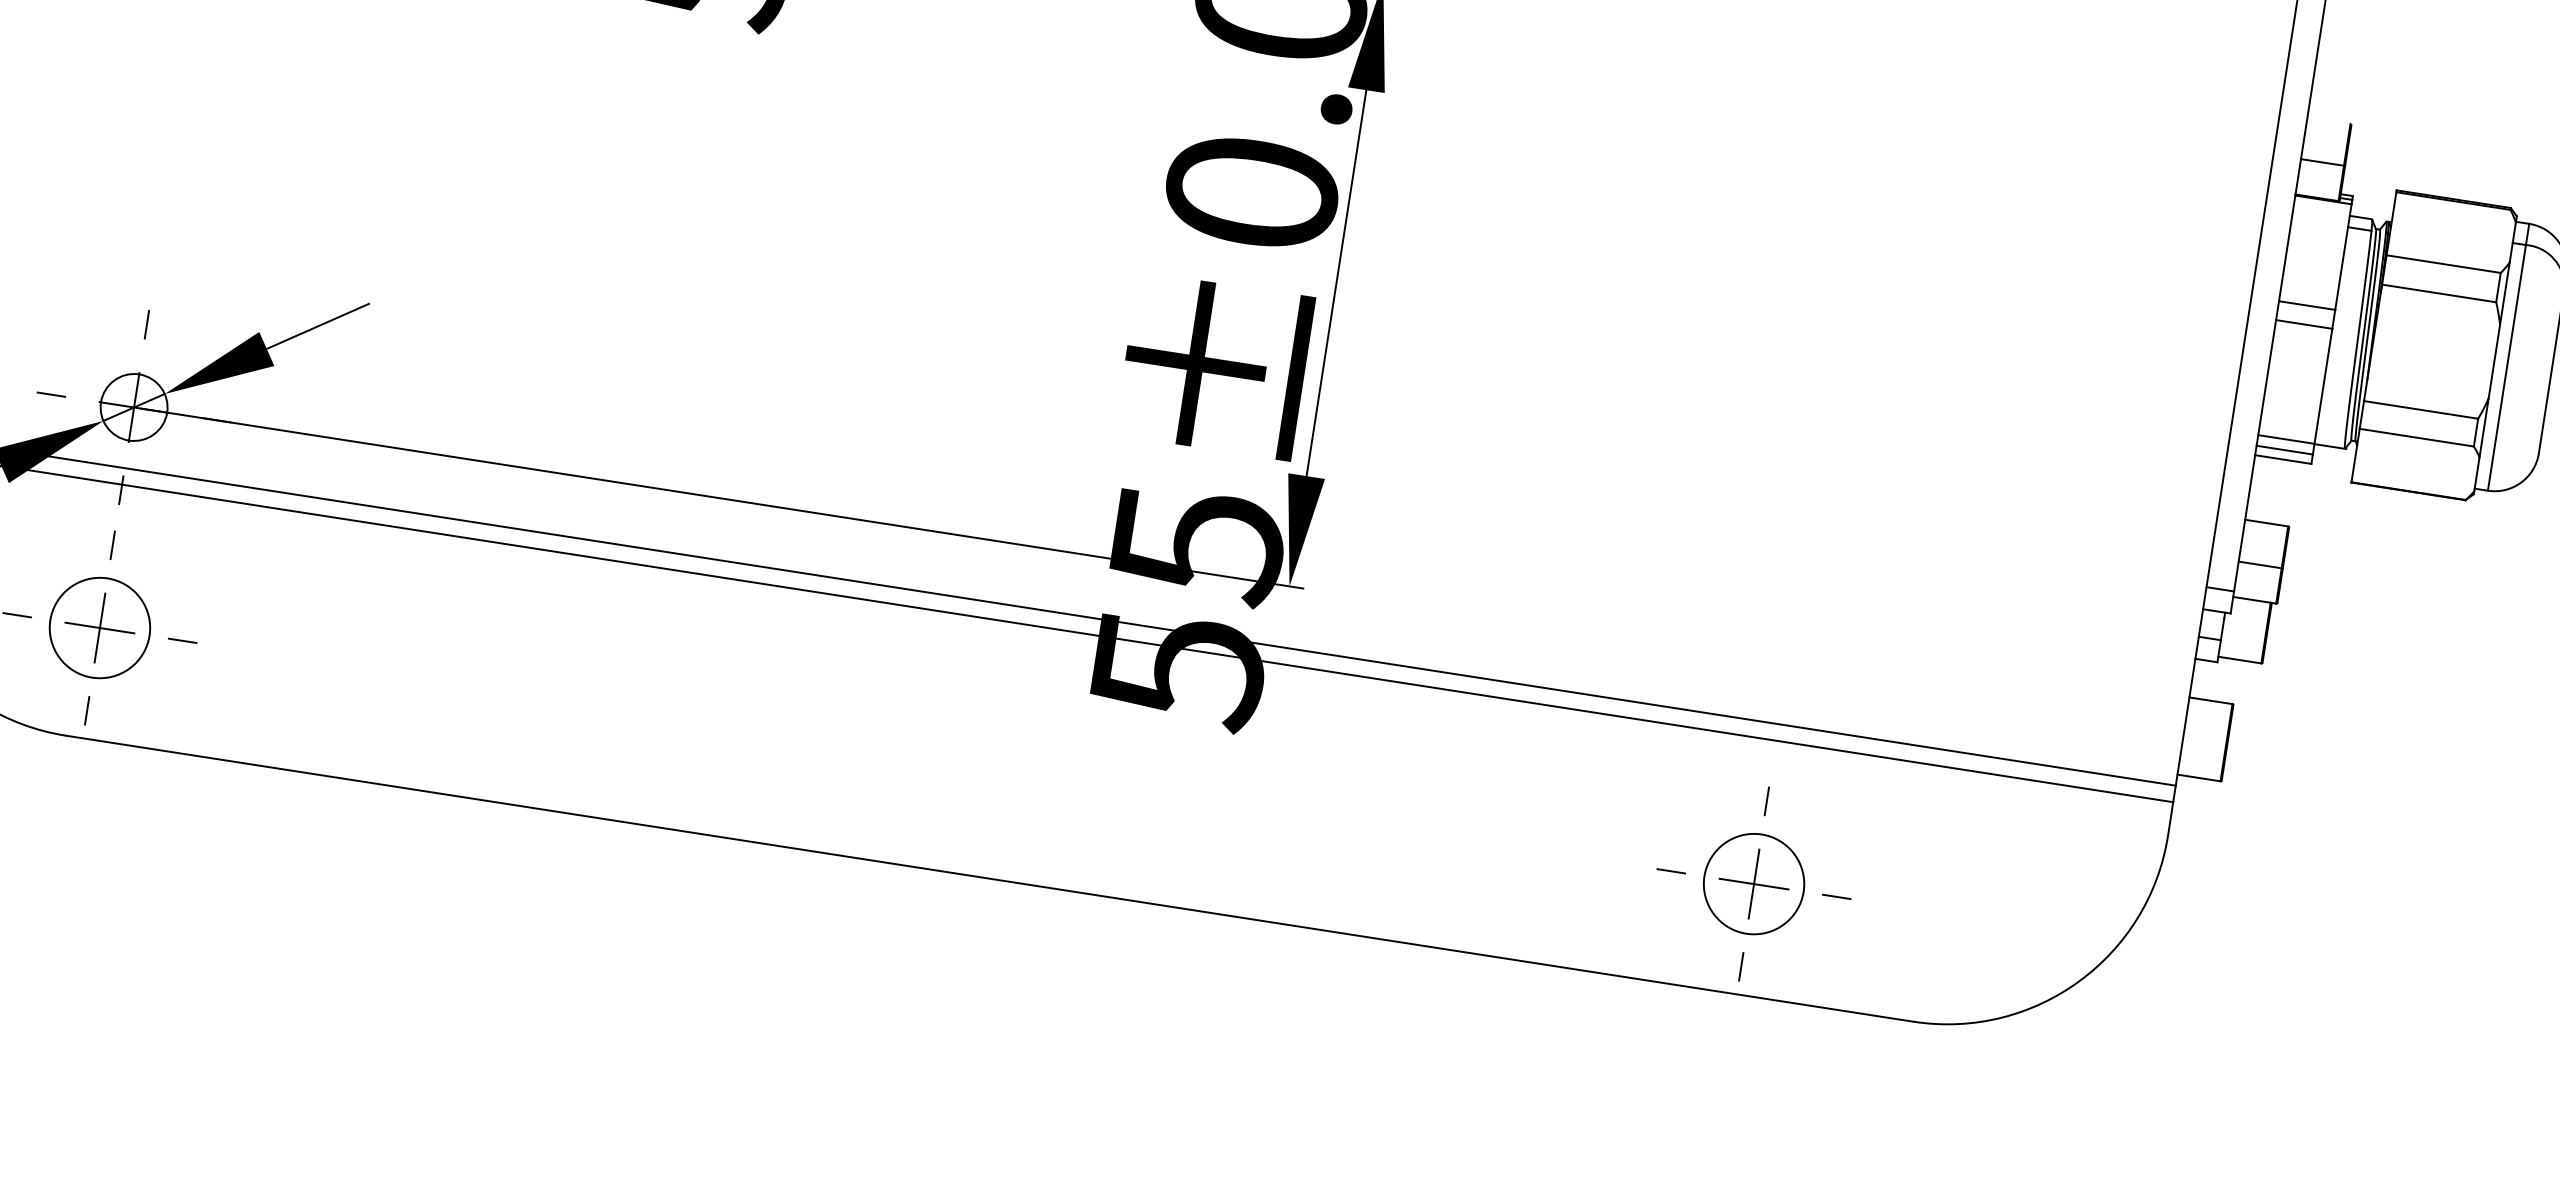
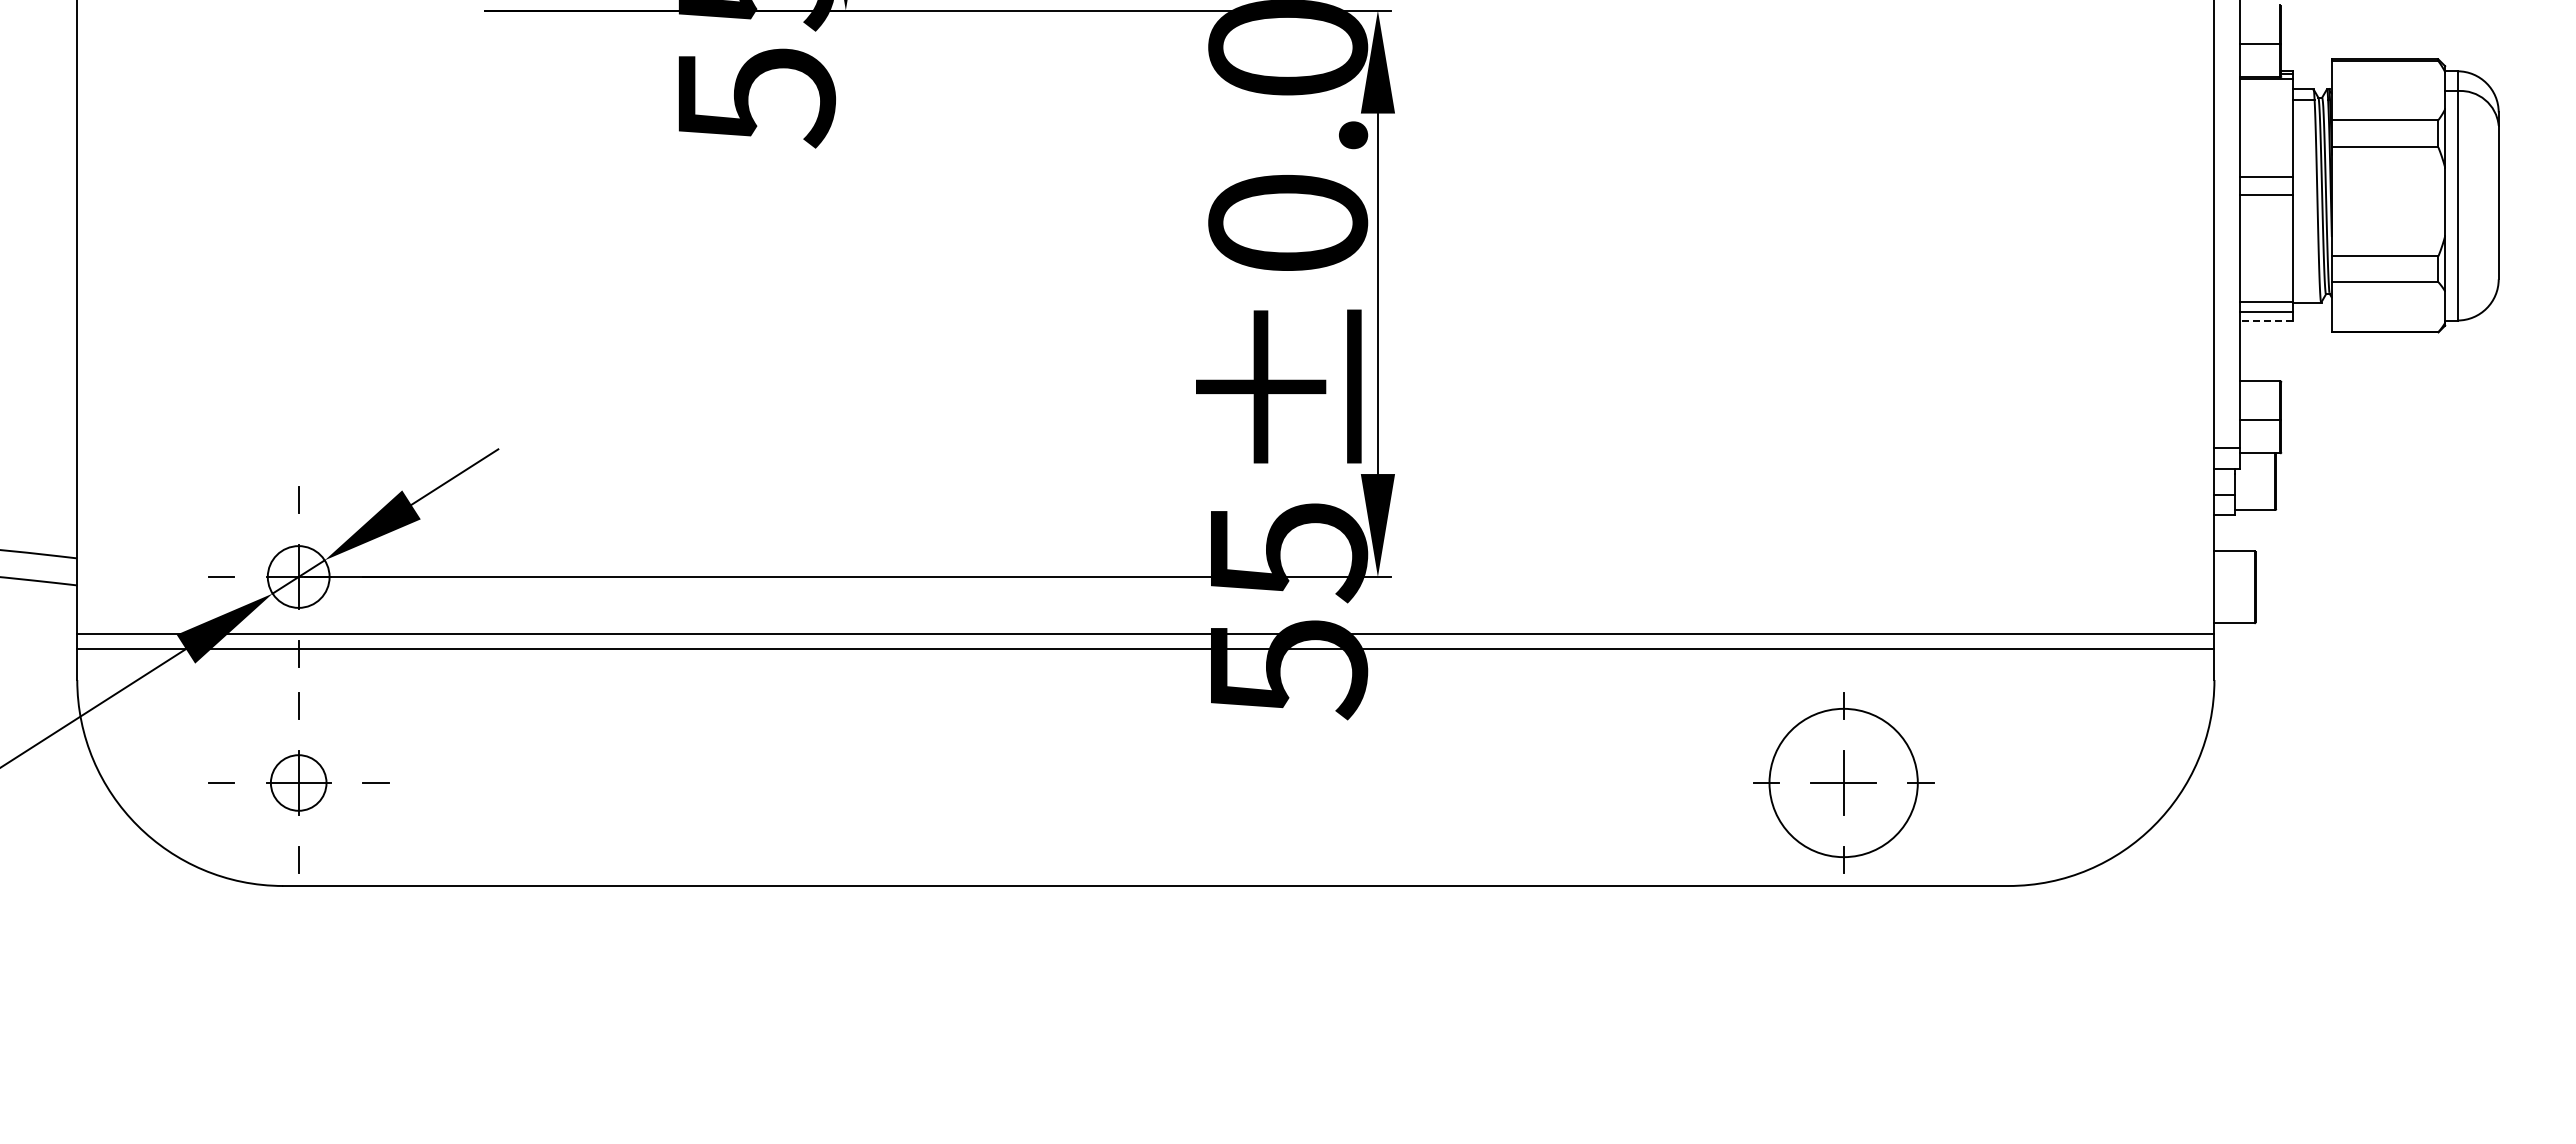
line: (2282, 459) -> (2265, 321), solid -> dashed
circle: (99, 627) -> (298, 782), size x0.6
circle: (1753, 883) -> (1843, 782), size x1.6

